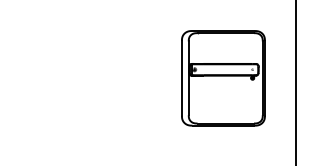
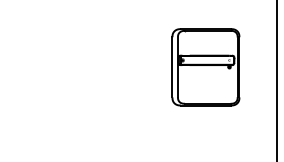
part: (222, 78) -> (205, 67), moved

